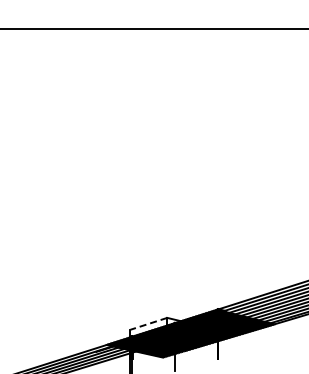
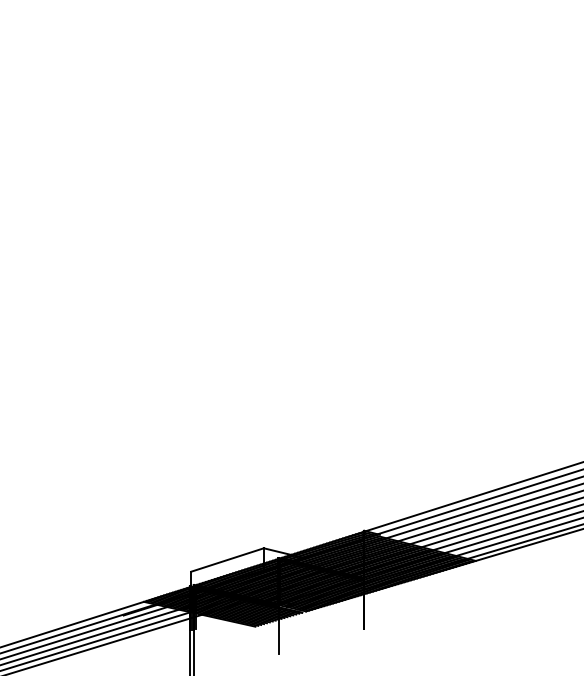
line: (148, 323) -> (226, 559), dashed -> solid

